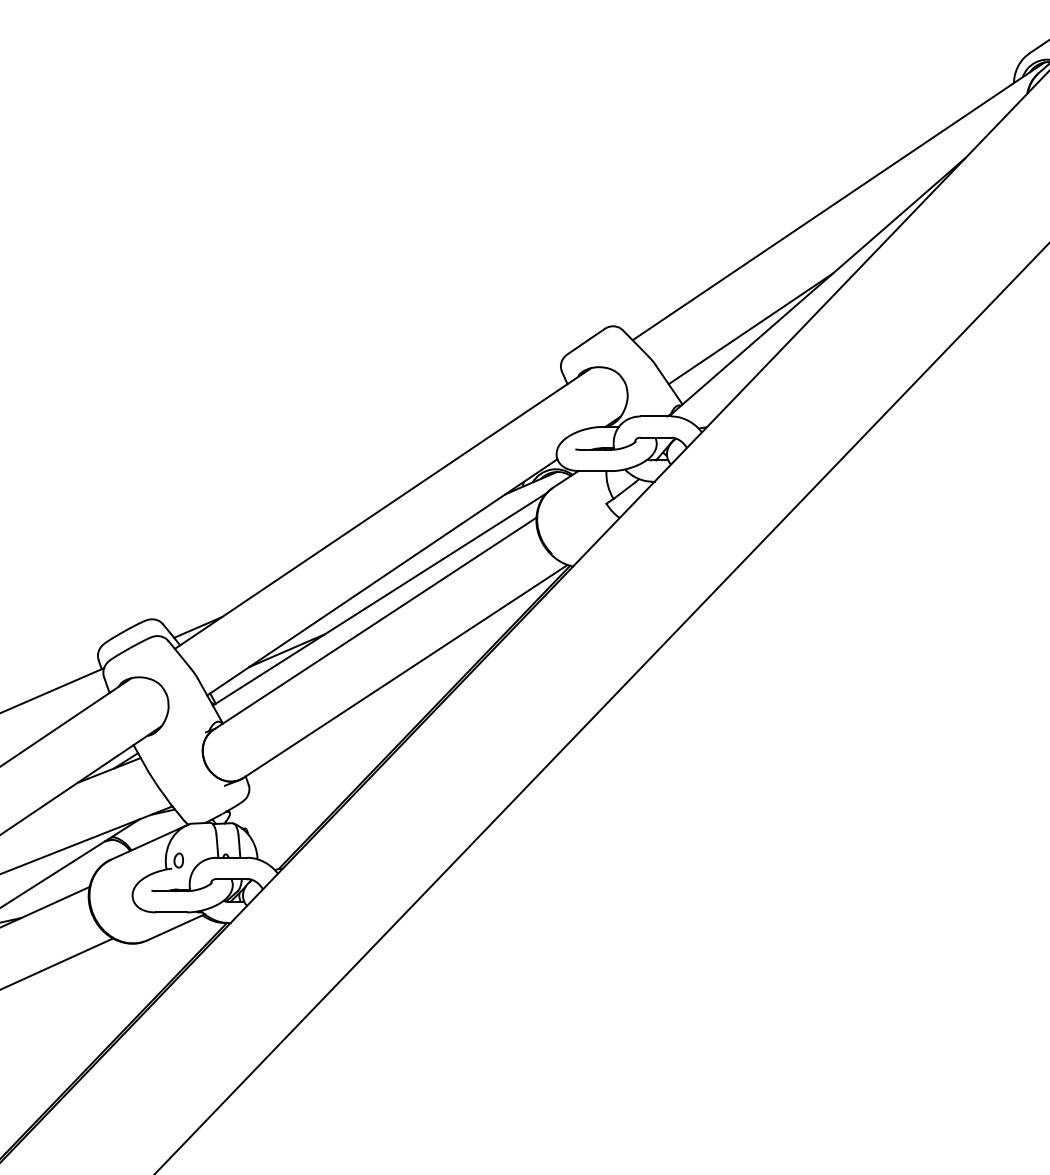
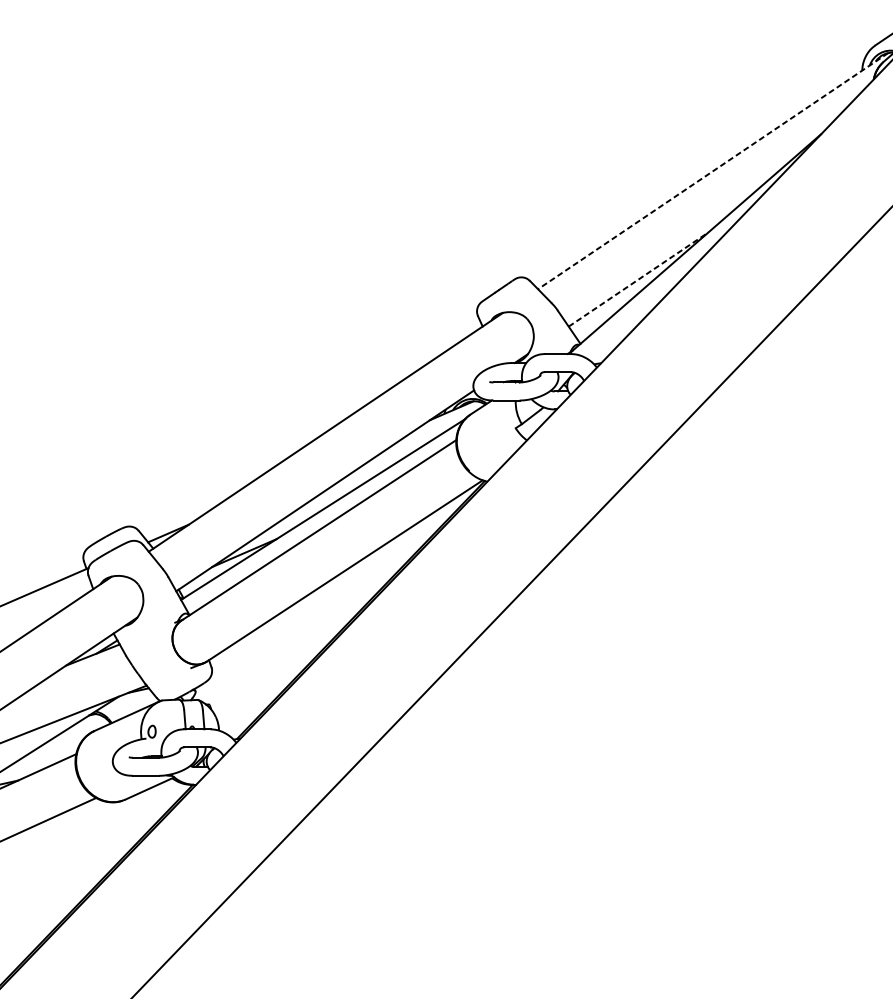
line: (838, 201) -> (713, 171), solid -> dashed
line: (751, 328) -> (639, 279), solid -> dashed

